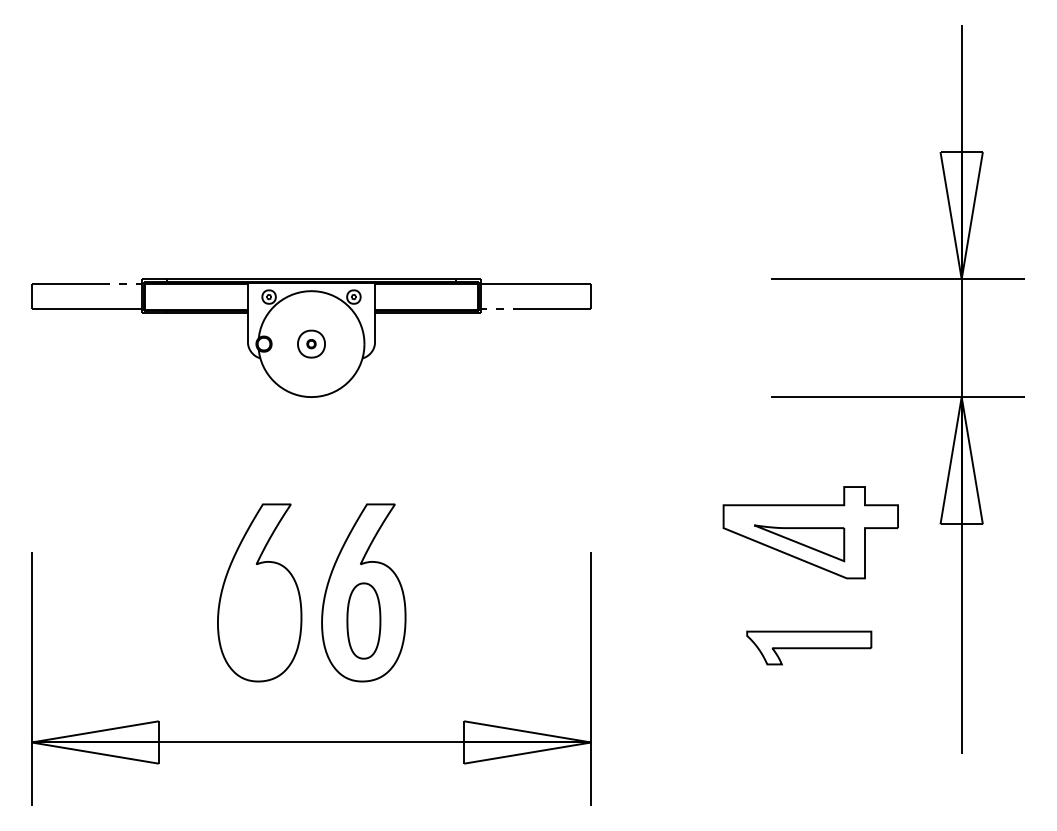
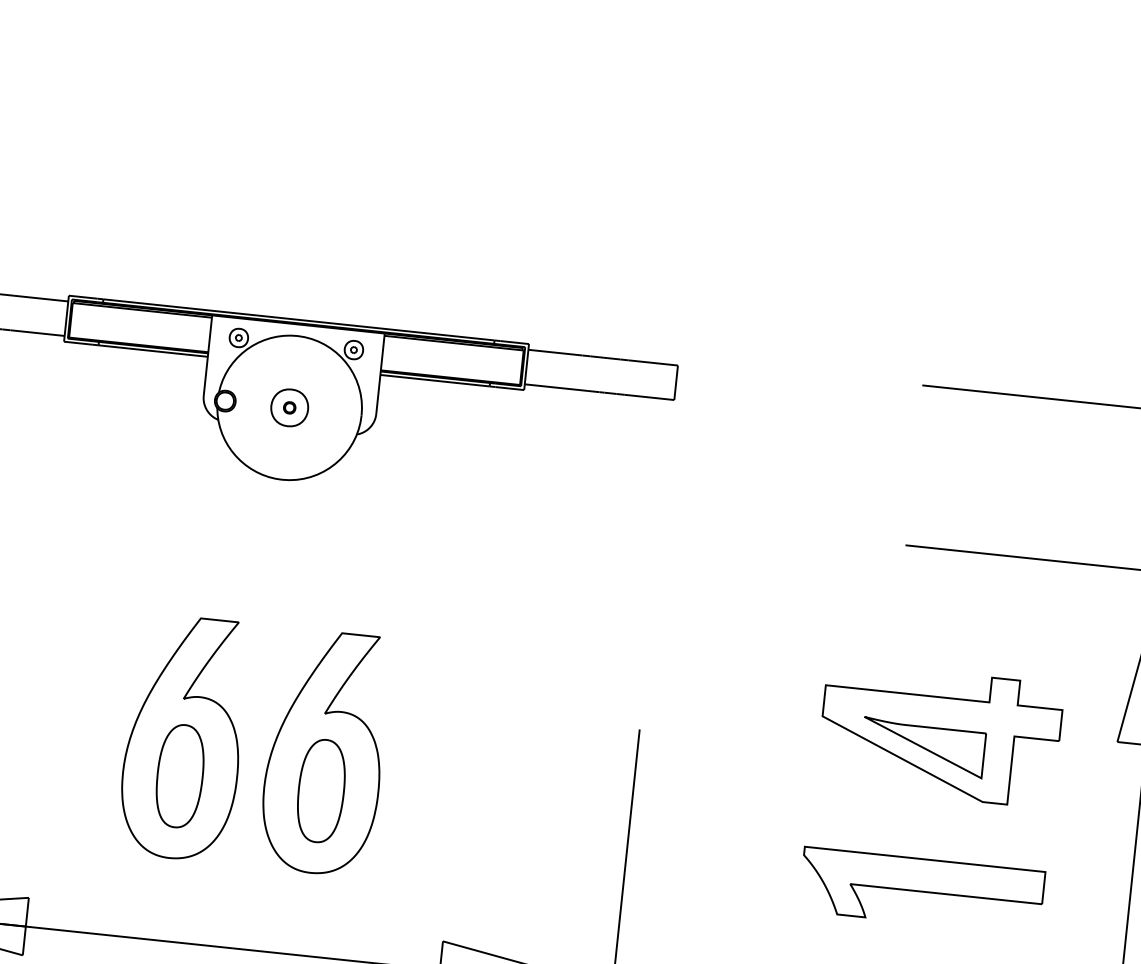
line: (121, 283) -> (40, 298), dashed -> solid
line: (501, 308) -> (552, 386), dashed -> solid
part: (259, 620) -> (179, 775), added
part: (808, 647) -> (920, 890), size x1.43

